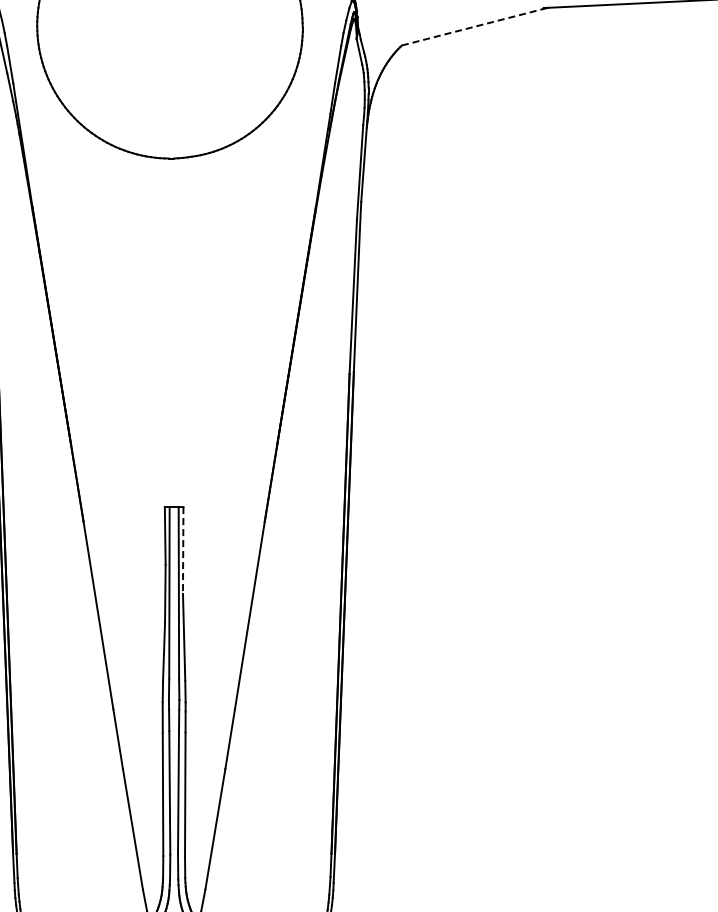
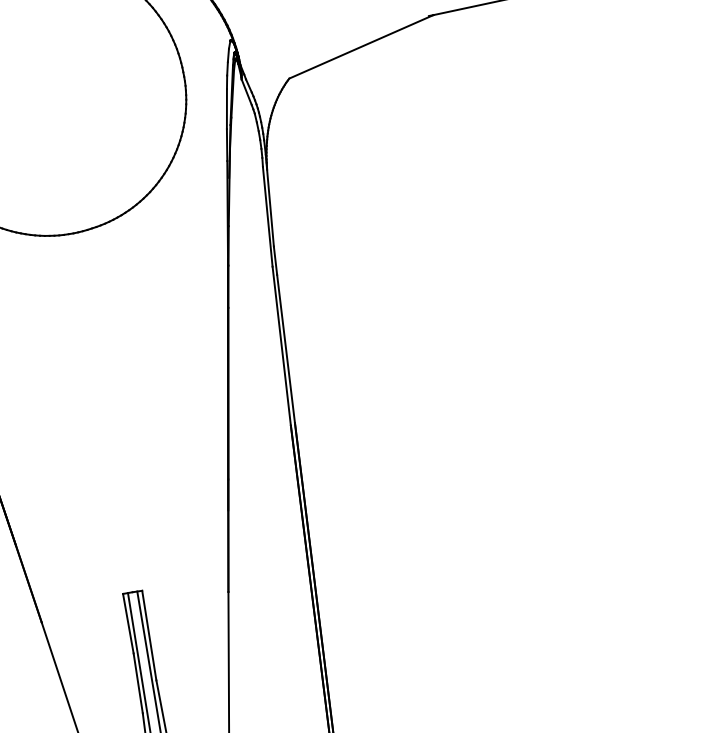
line: (475, 26) -> (361, 46), dashed -> solid
line: (183, 551) -> (149, 636), dashed -> solid

